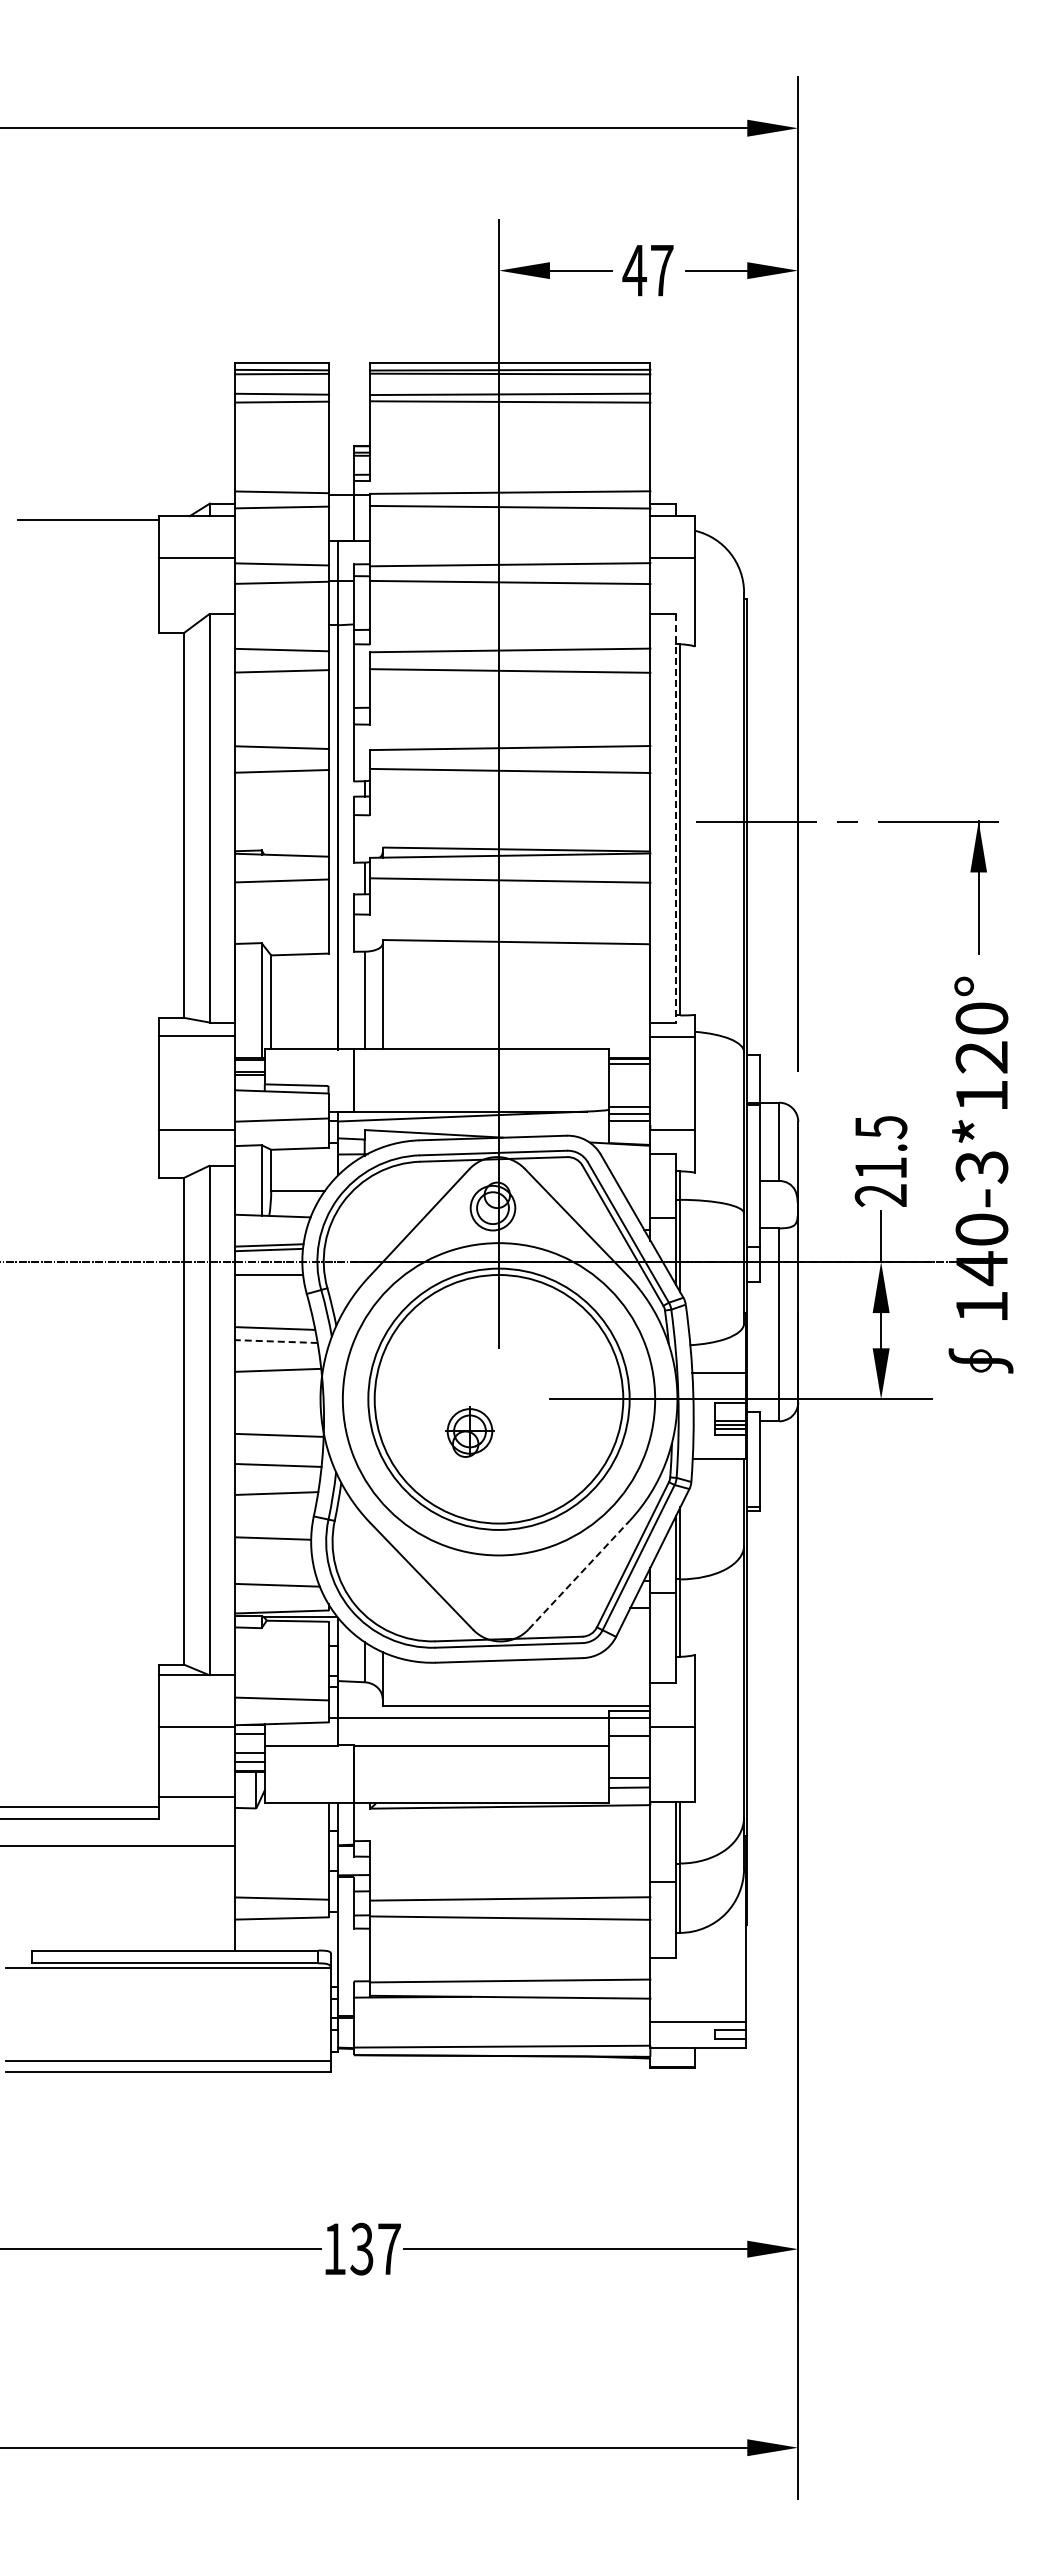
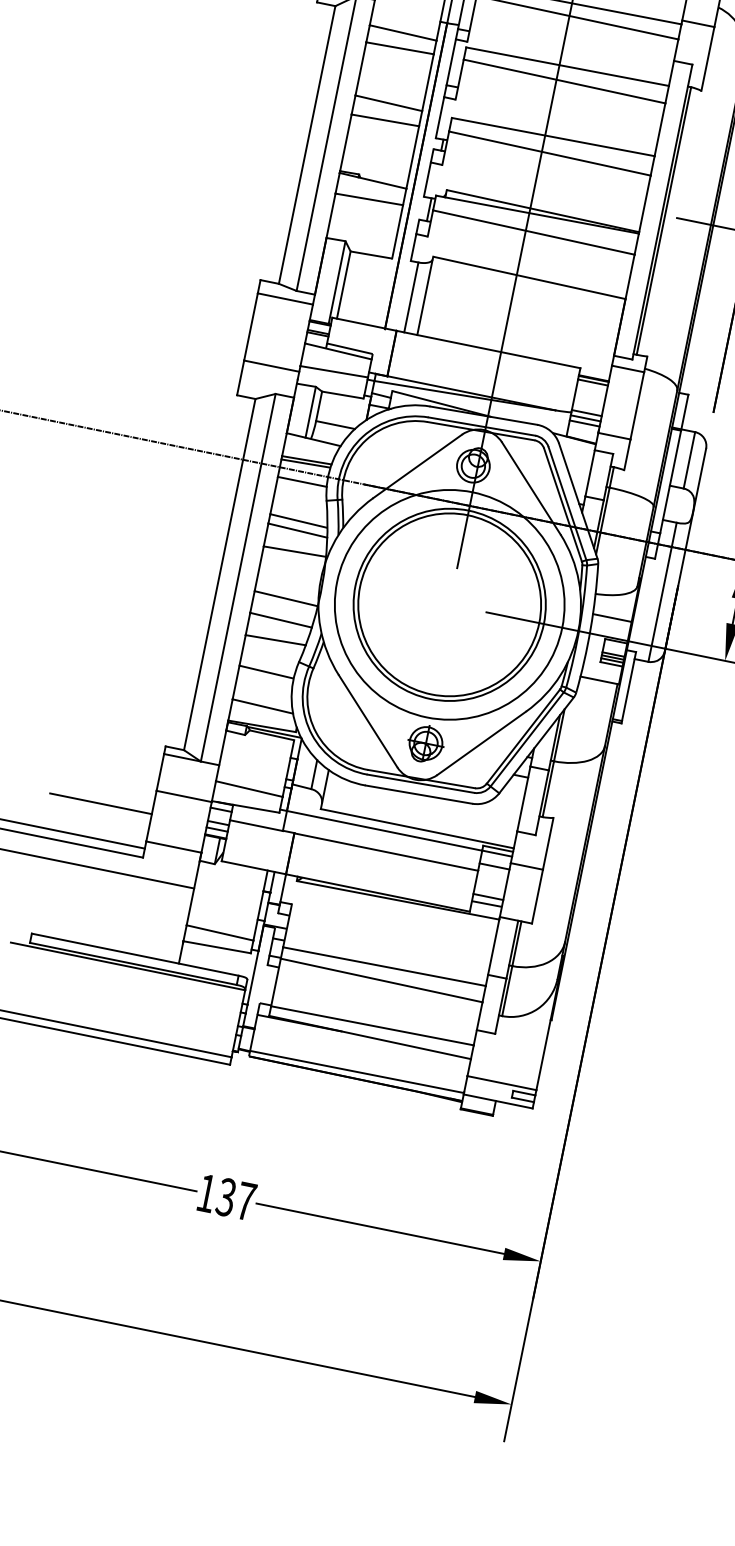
line: (675, 818) -> (662, 212), dashed -> solid
line: (276, 1341) -> (297, 530), dashed -> solid
part: (469, 1431) -> (425, 743), moved
line: (579, 1574) -> (482, 742), dashed -> solid
line: (87, 1758) -> (100, 803), added

